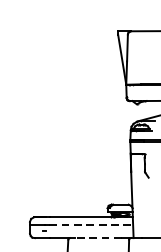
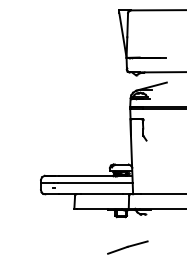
line: (91, 225) -> (95, 183), dashed -> solid
line: (98, 238) -> (101, 194), dashed -> solid

